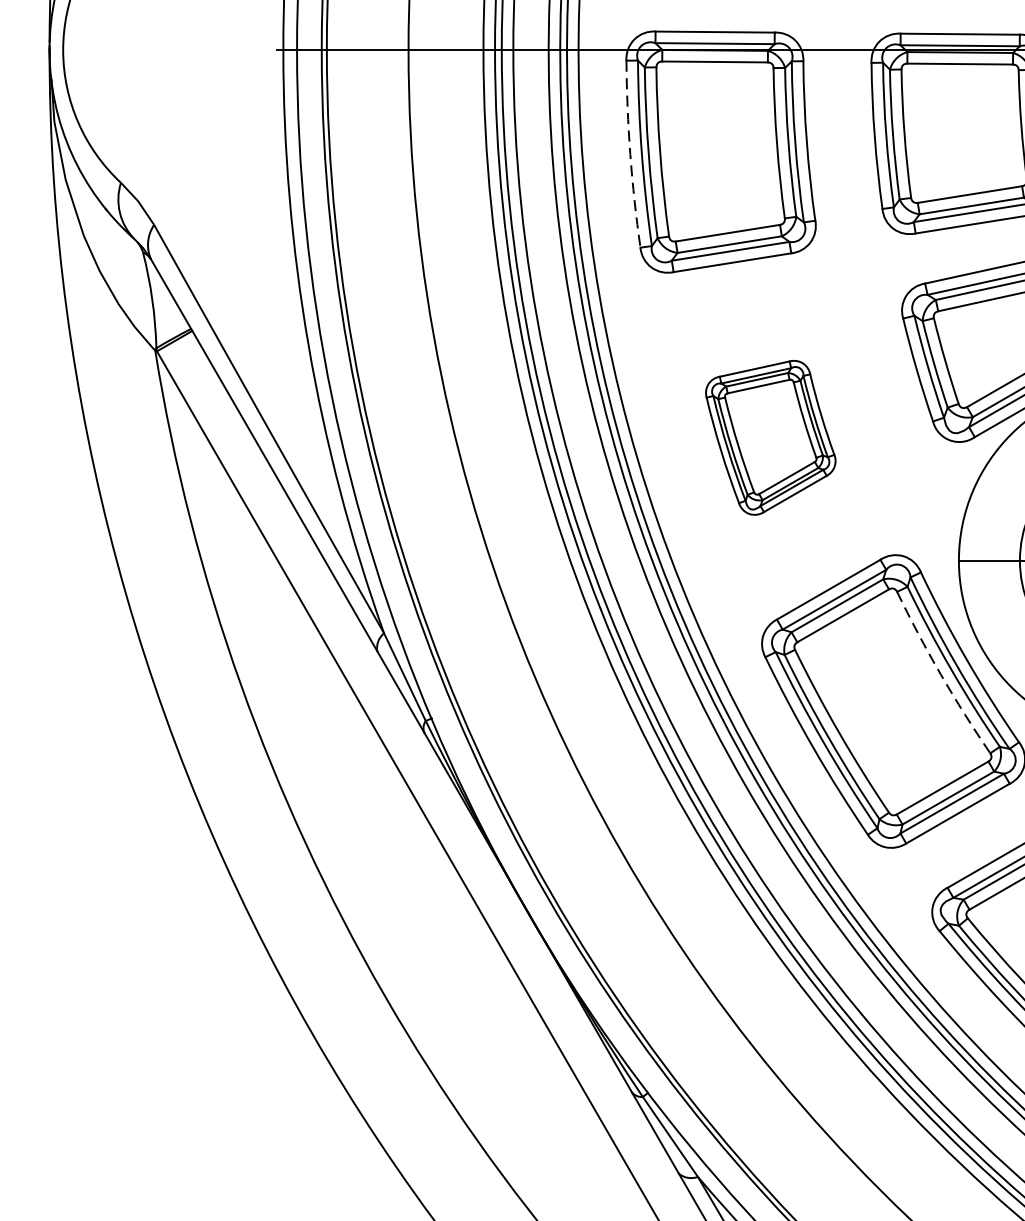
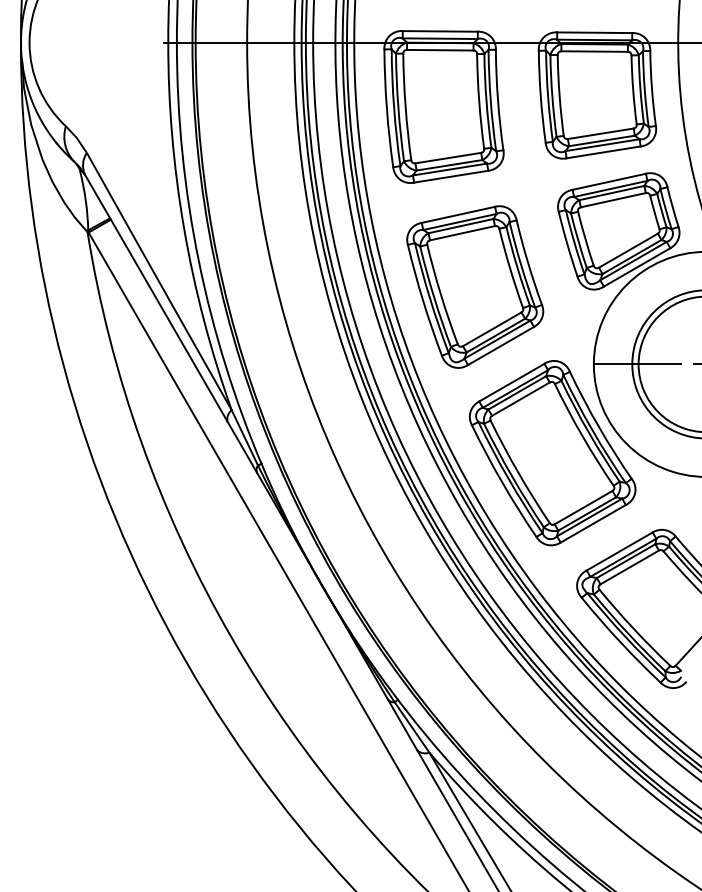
arc: (629, 154) -> (386, 108), dashed -> solid
part: (771, 436) -> (475, 286), size x1.67
arc: (940, 675) -> (582, 436), dashed -> solid

